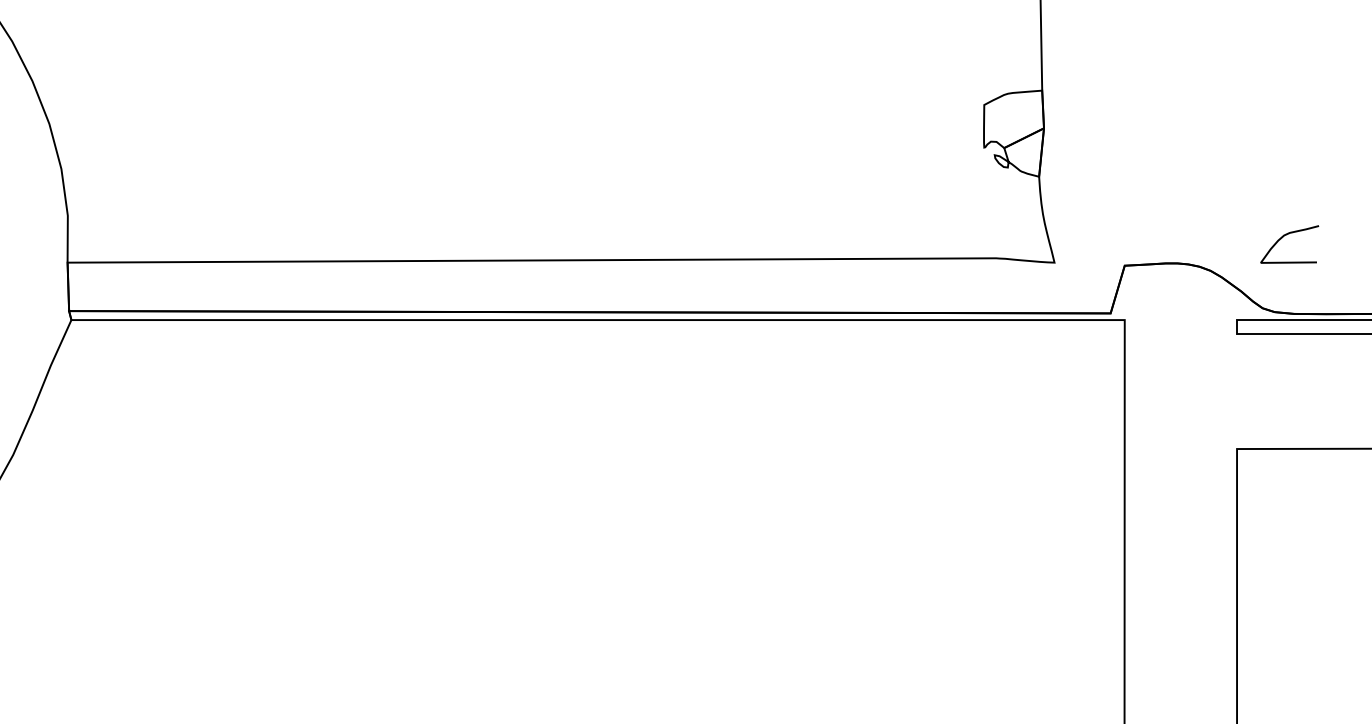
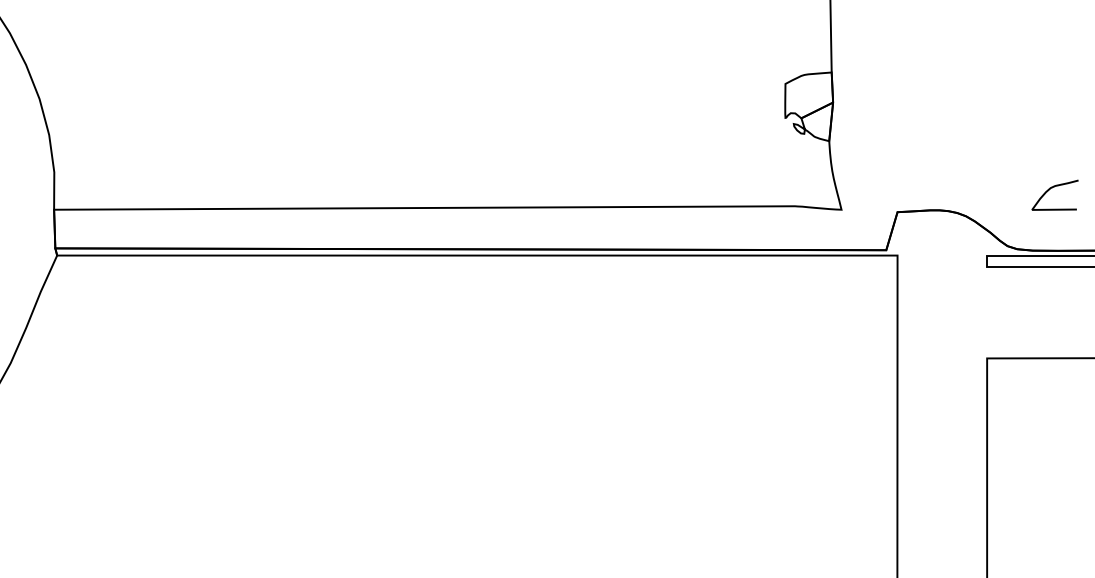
curve: (1286, 236) -> (1052, 188), moved

